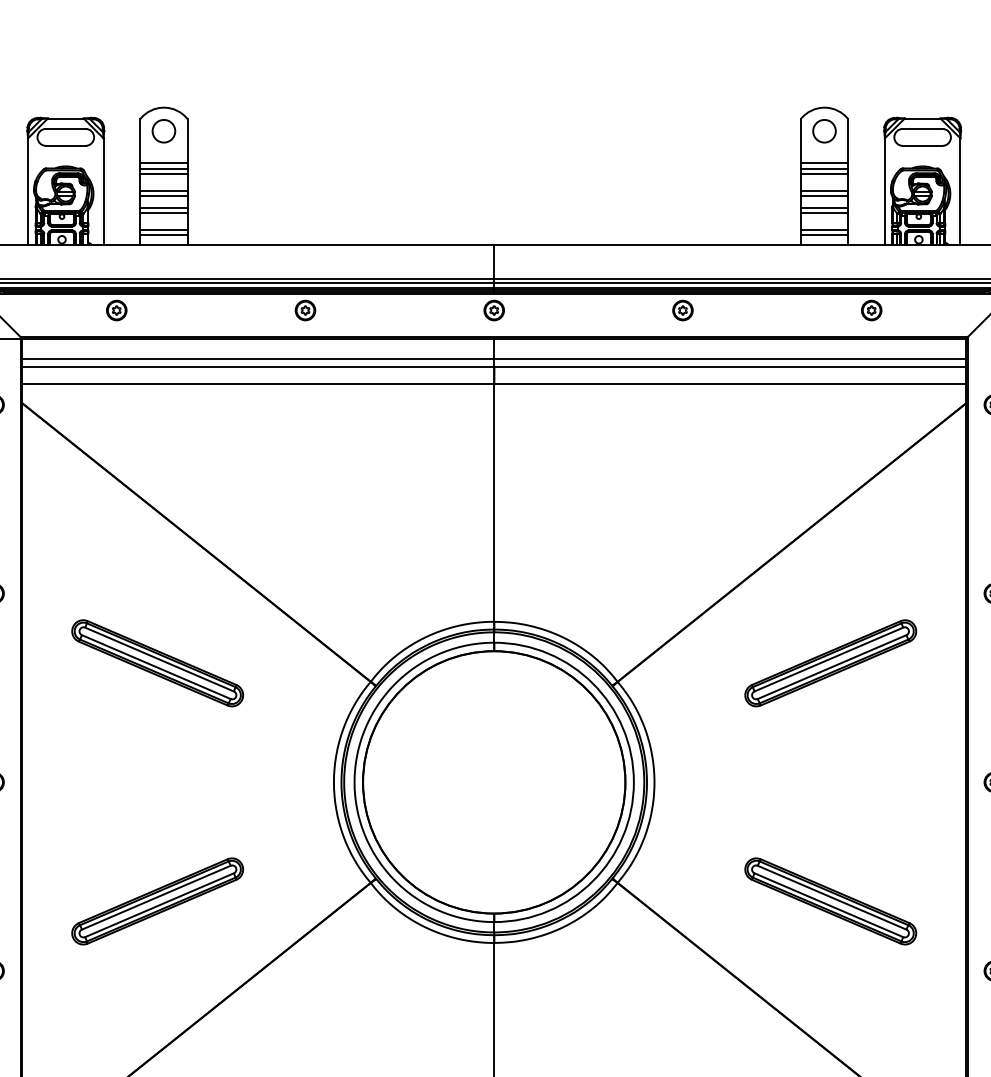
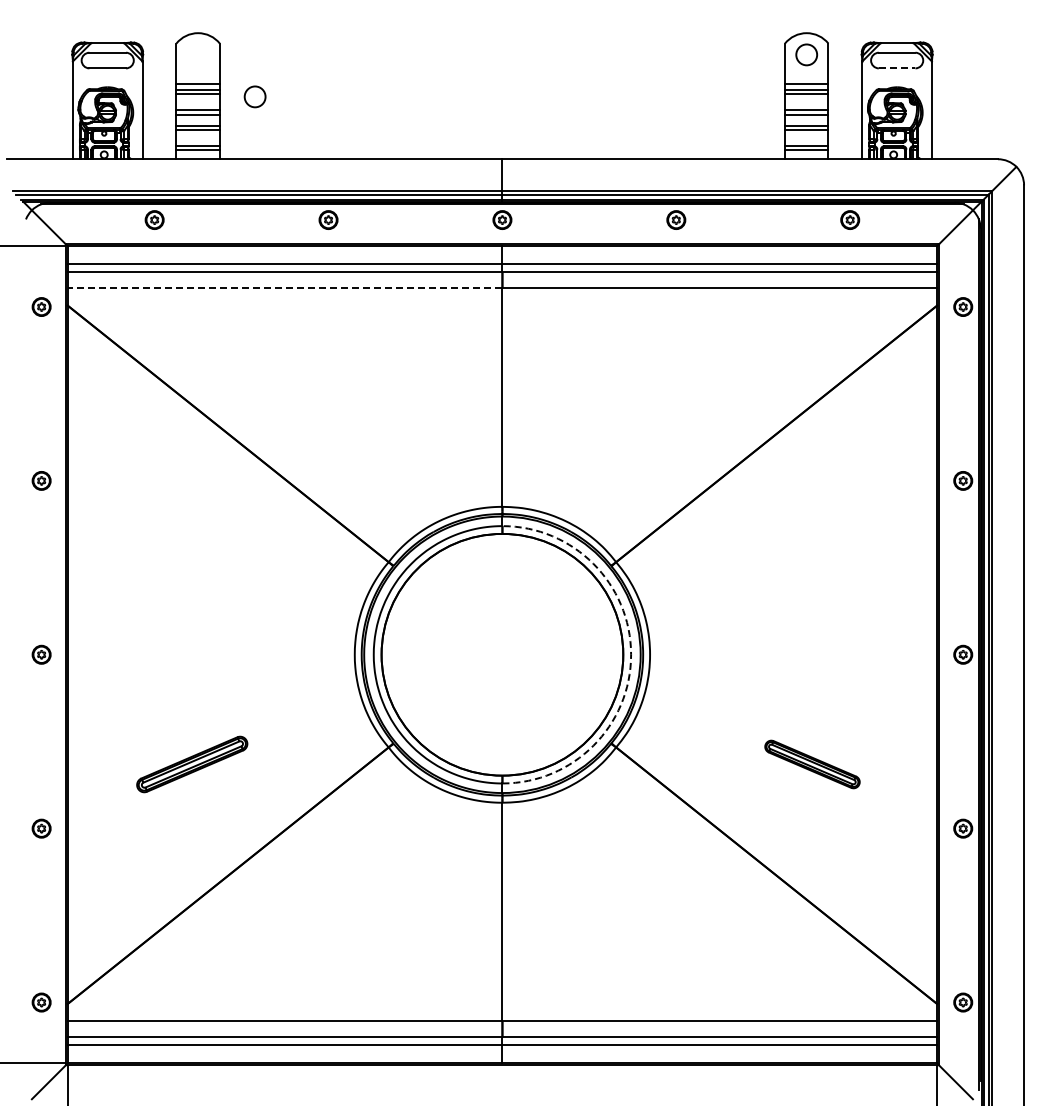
circle: (163, 130) -> (254, 96), moved
line: (923, 146) -> (897, 68), solid -> dashed
line: (257, 384) -> (284, 288), solid -> dashed
part: (156, 662) -> (191, 544), removed
part: (830, 662) -> (812, 544), removed
arc: (634, 782) -> (631, 654), solid -> dashed
part: (156, 901) -> (191, 764), size x0.7
part: (830, 901) -> (812, 764), size x0.6

